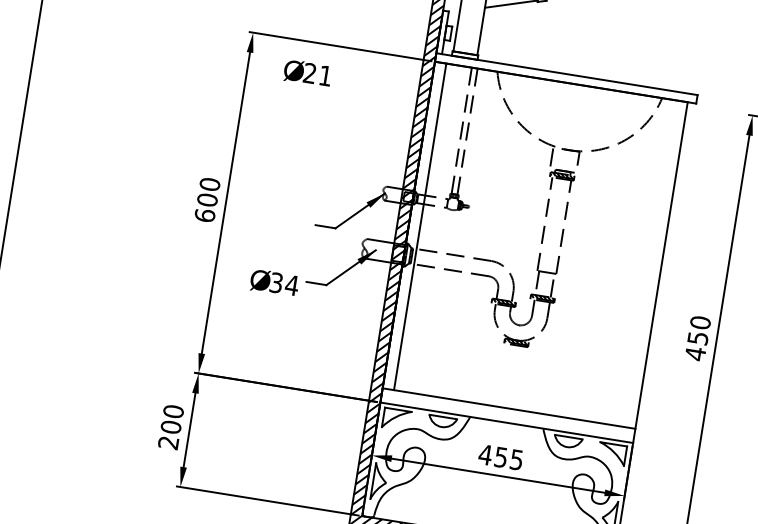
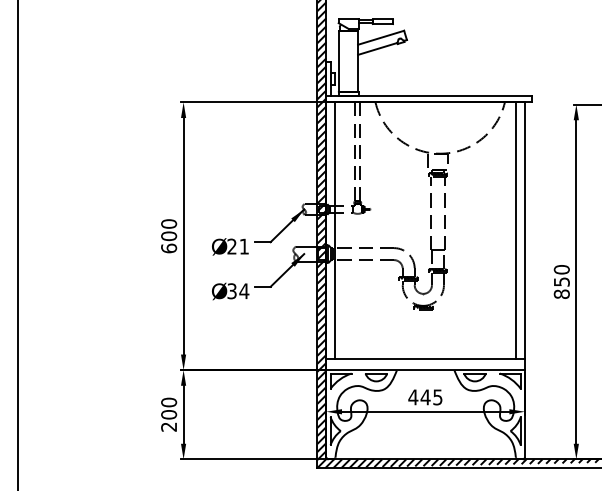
text: (308, 72) -> (230, 246), moved
line: (650, 263) -> (516, 230), added
text: (695, 354) -> (561, 294), 450 -> 850
text: (500, 457) -> (425, 397), 455 -> 445

